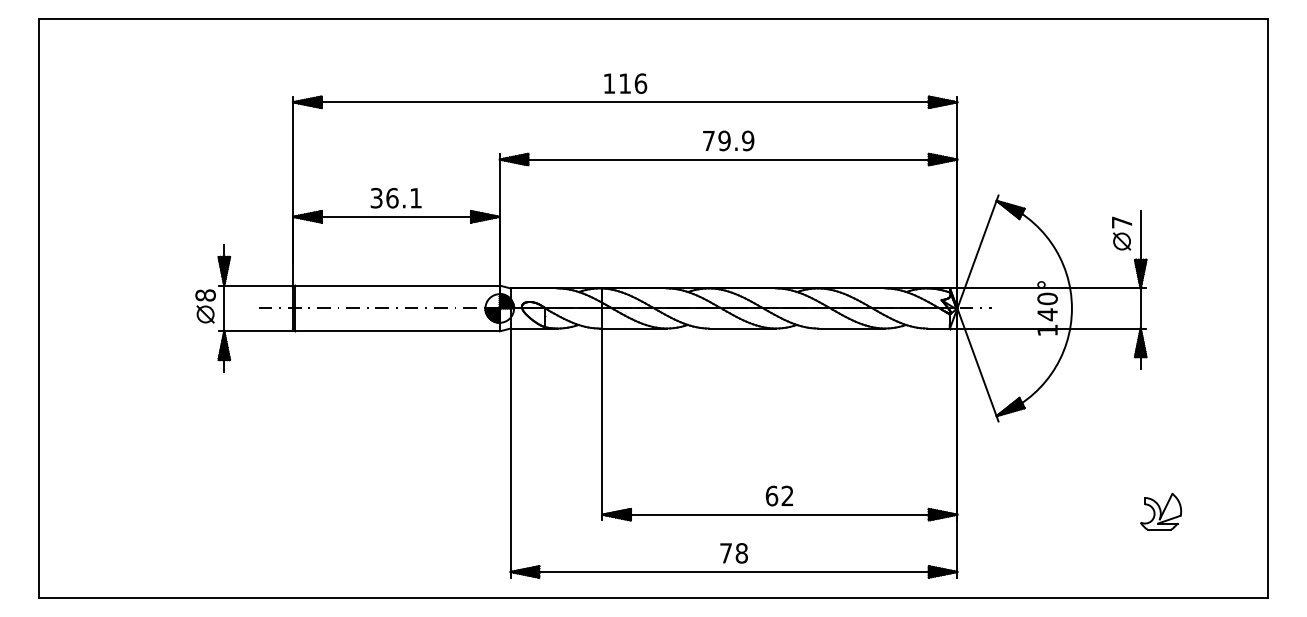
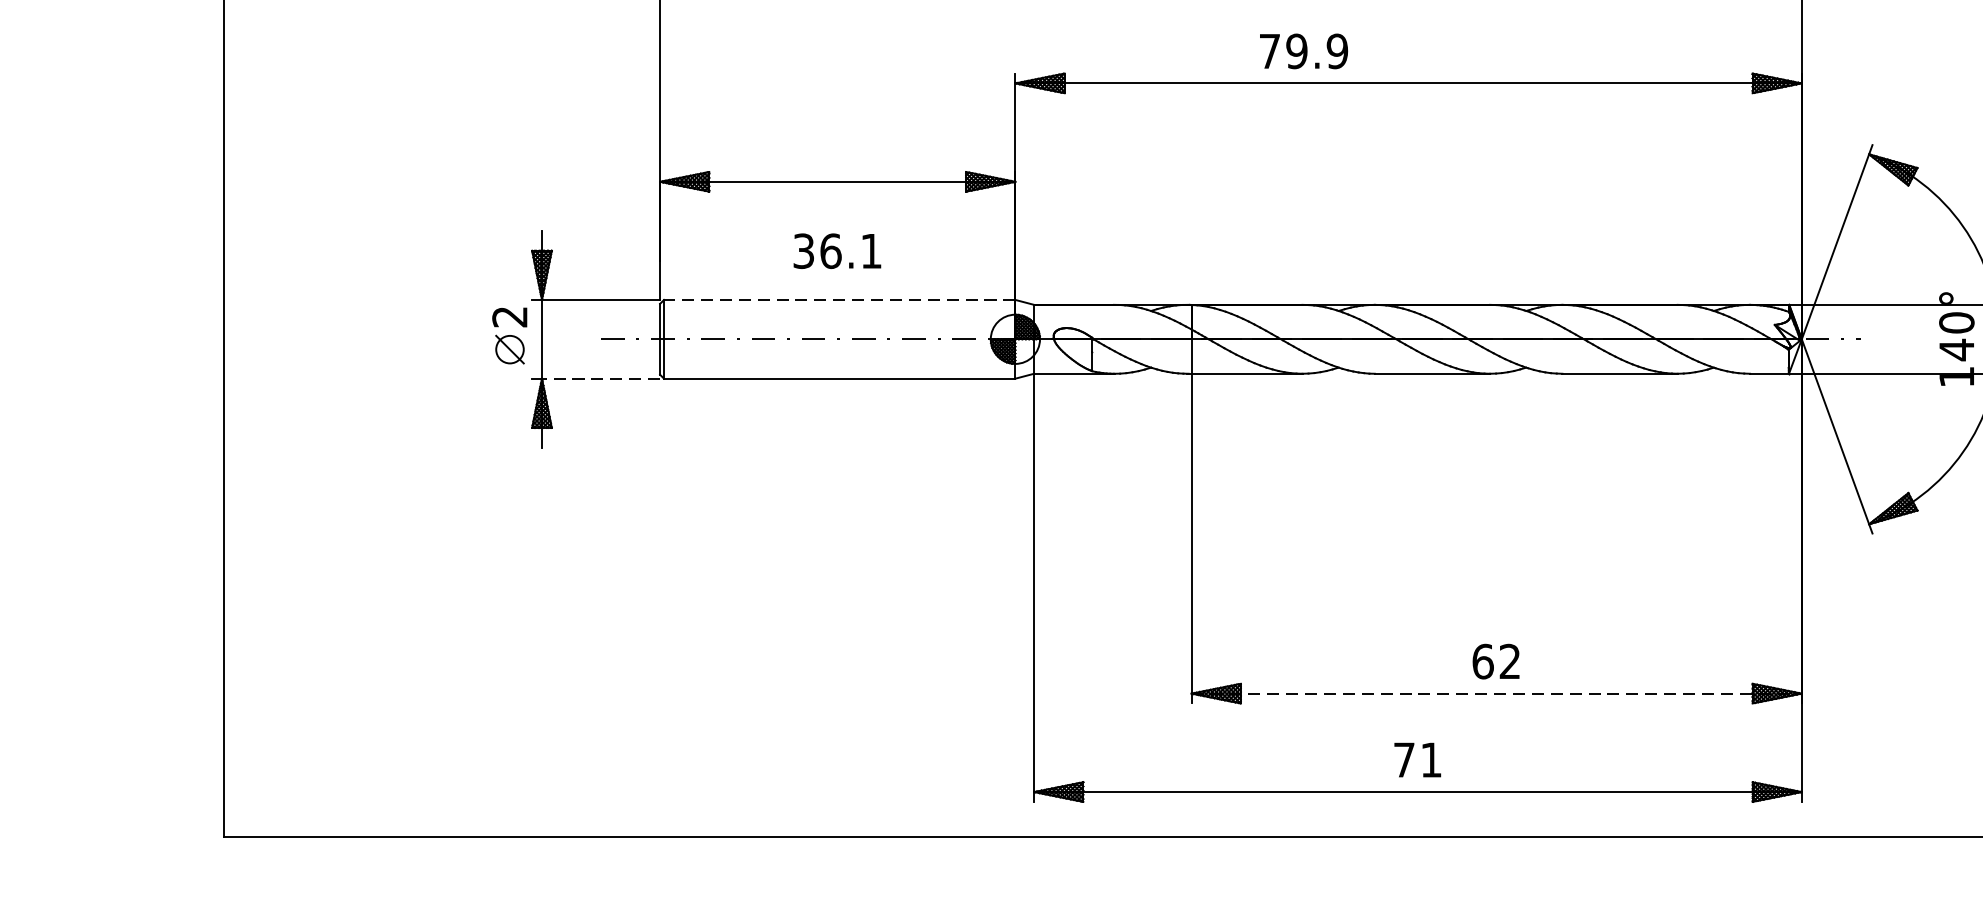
text: (728, 140) -> (1303, 50), moved
text: (395, 197) -> (836, 249), moved
line: (397, 285) -> (839, 299), solid -> dashed
text: (205, 295) -> (509, 316), 8 -> 2
line: (258, 331) -> (600, 378), solid -> dashed
line: (779, 514) -> (1496, 693), solid -> dashed
text: (741, 553) -> (1430, 760), 78 -> 71

